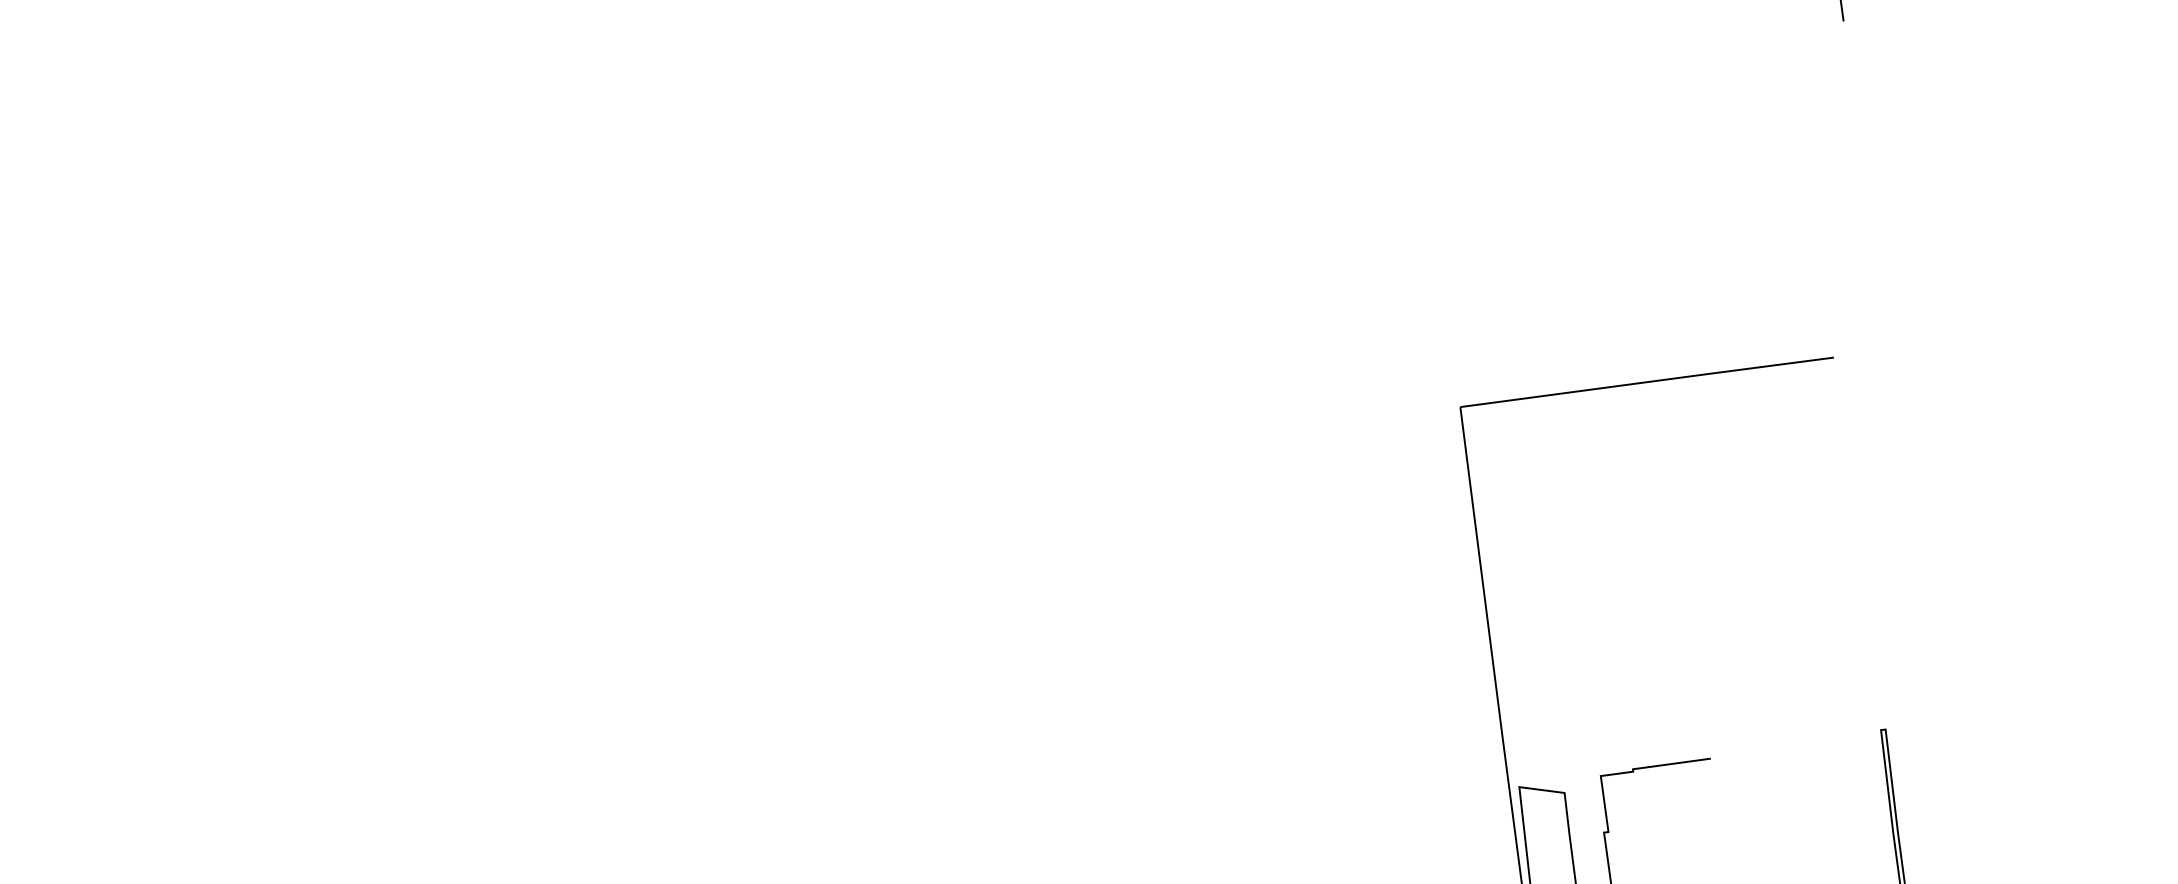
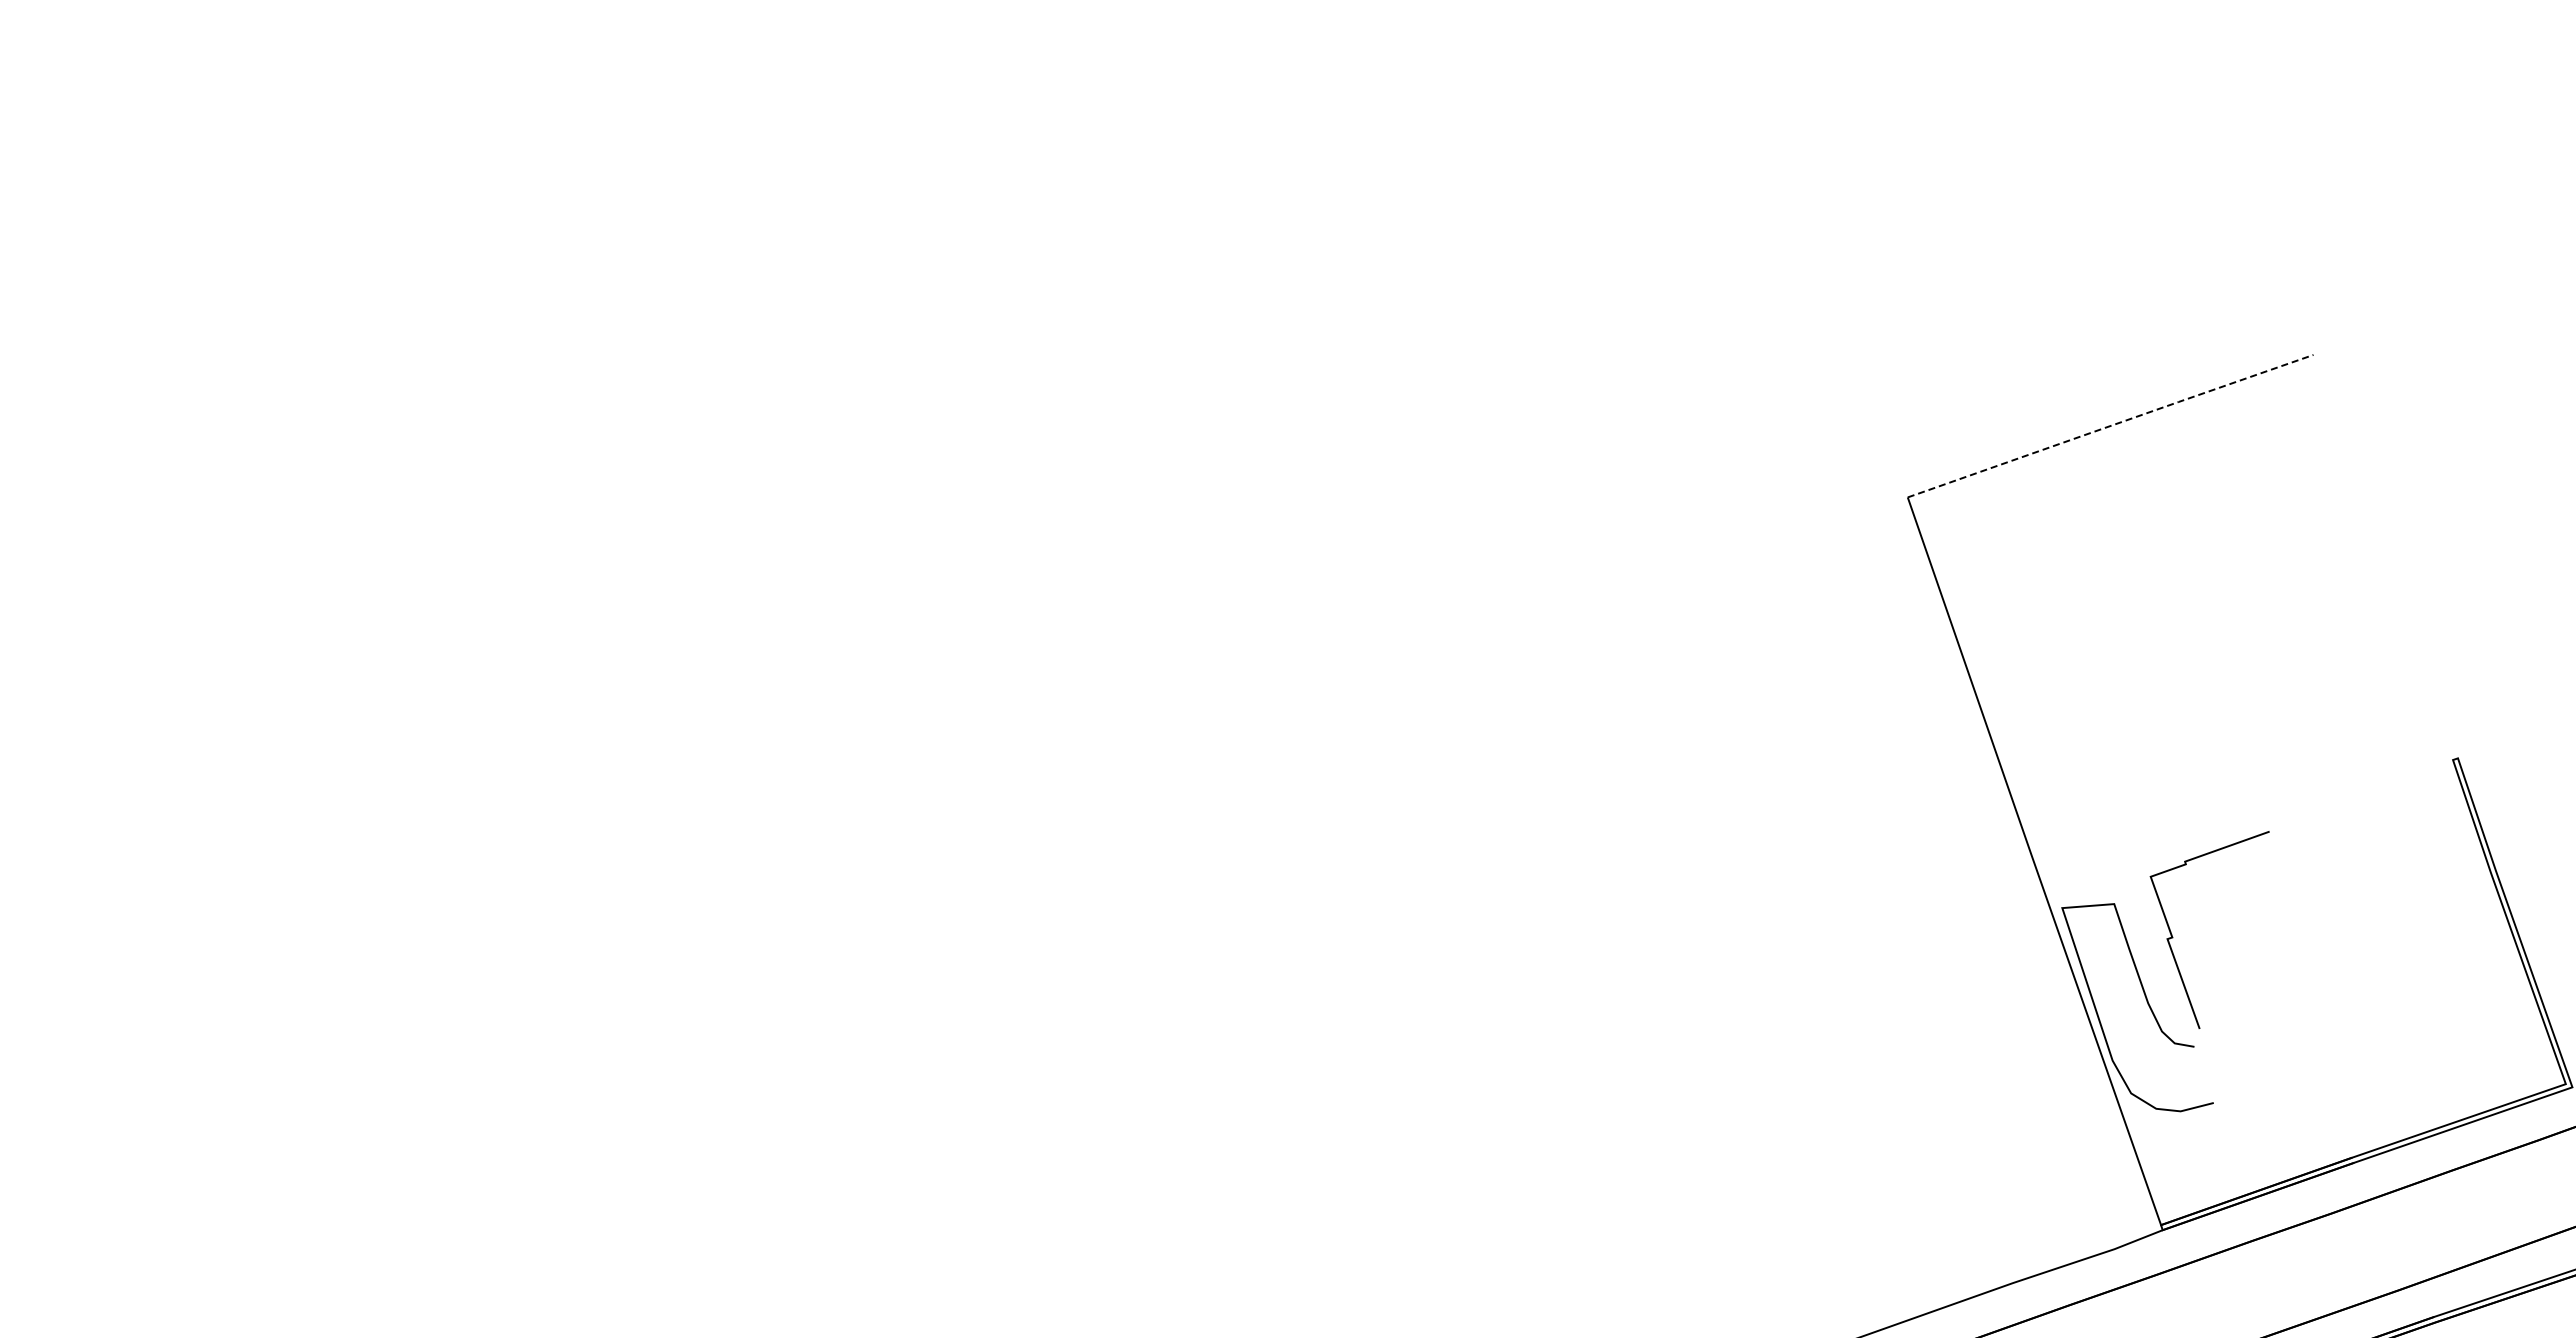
line: (1647, 381) -> (2110, 425), solid -> dashed

